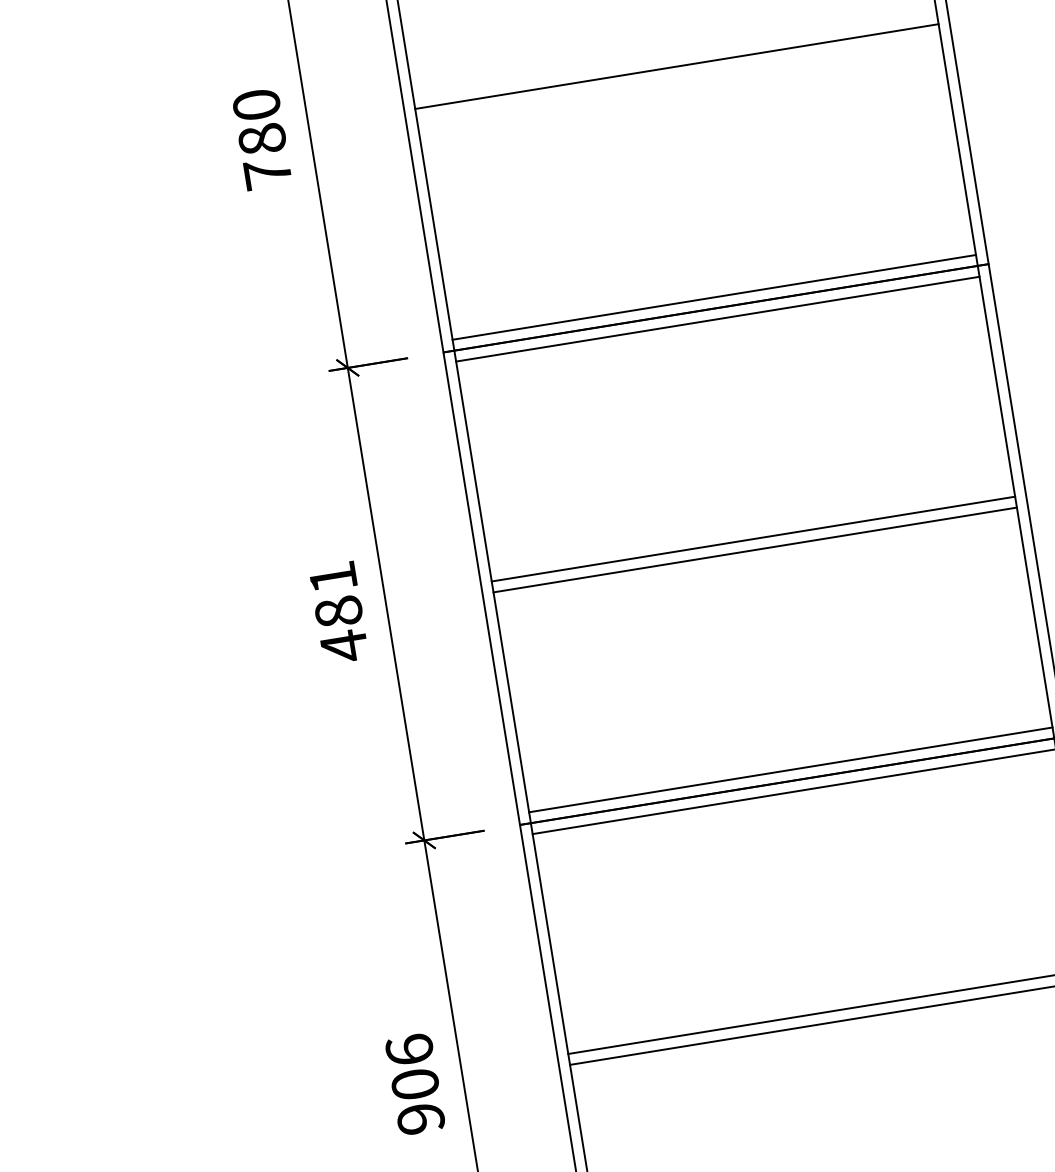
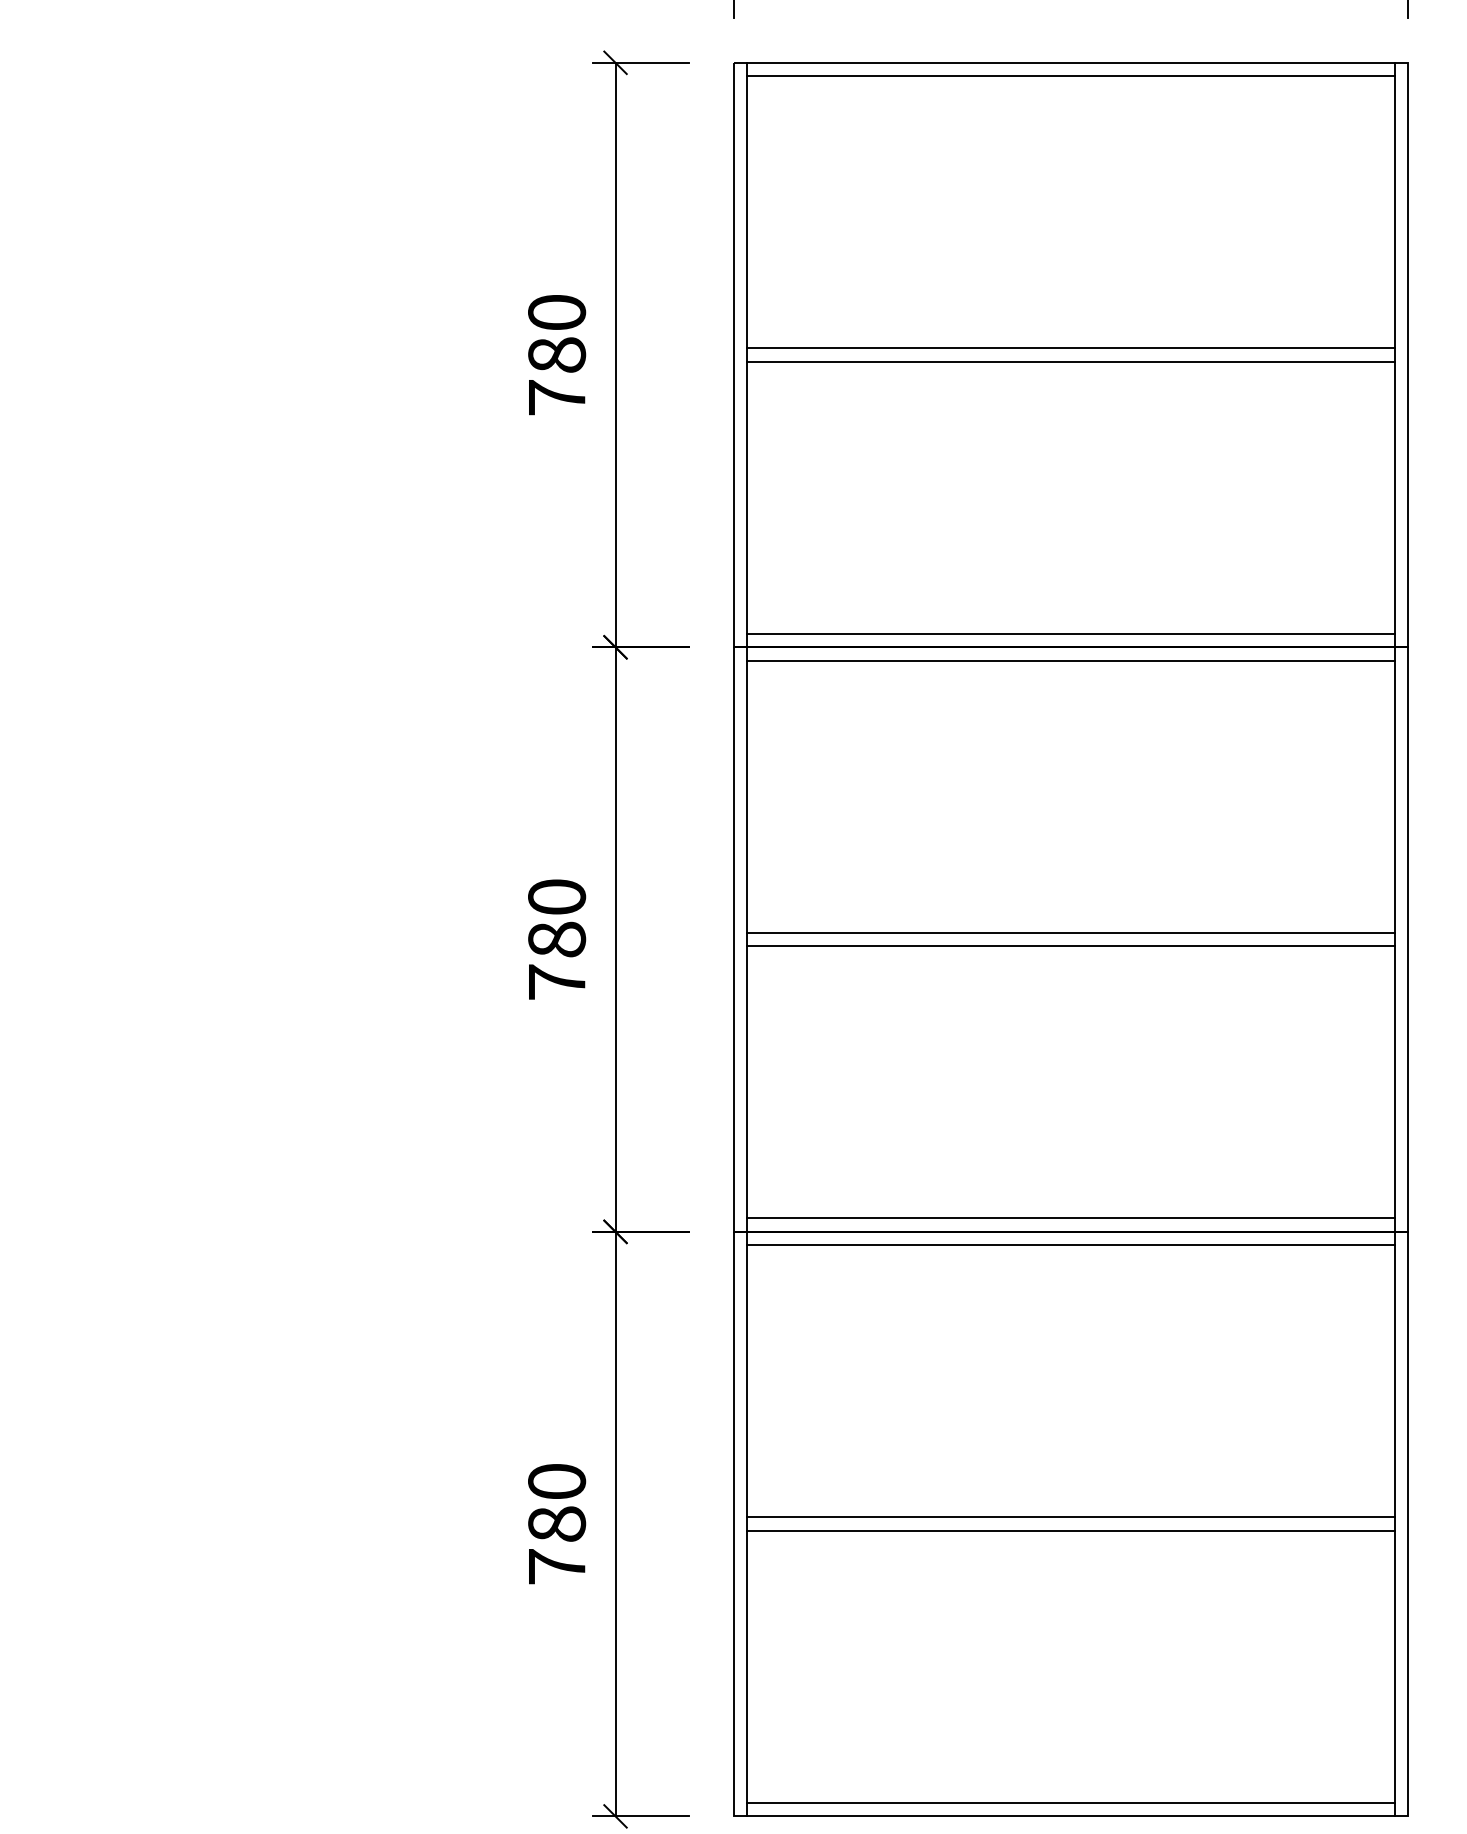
line: (678, 77) -> (1070, 361), added
text: (339, 612) -> (557, 940), 481 -> 780
text: (415, 1083) -> (557, 1523), 906 -> 780

